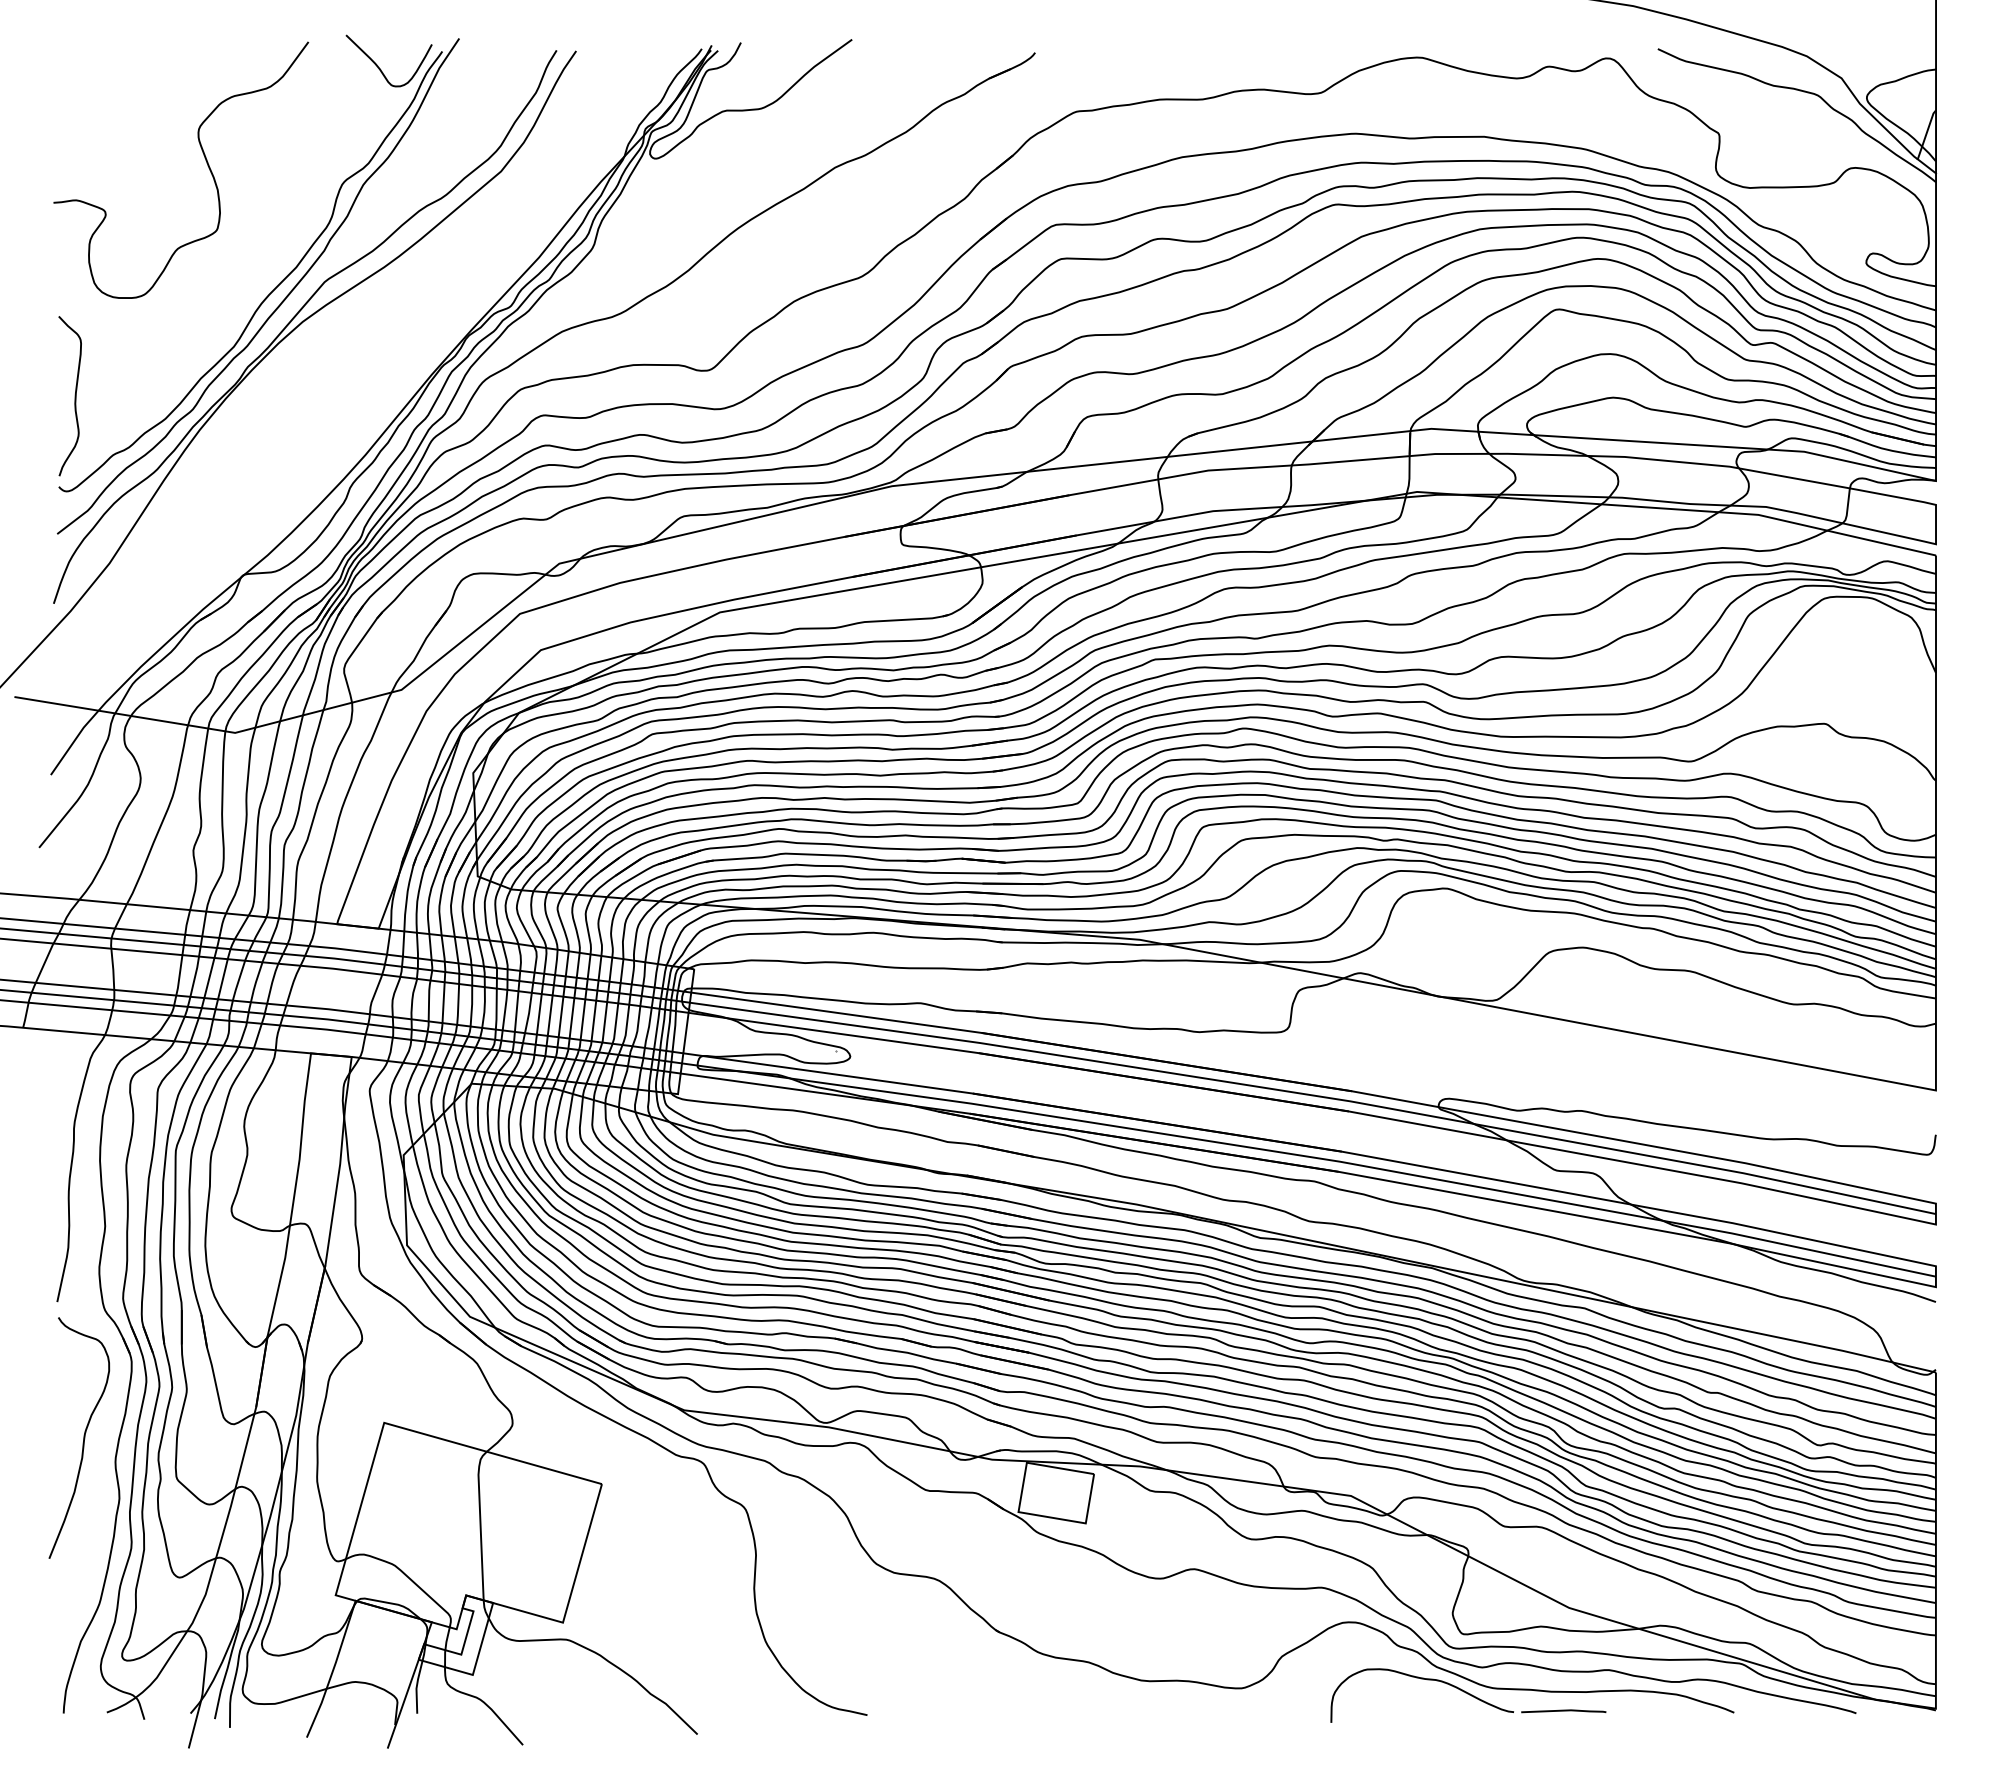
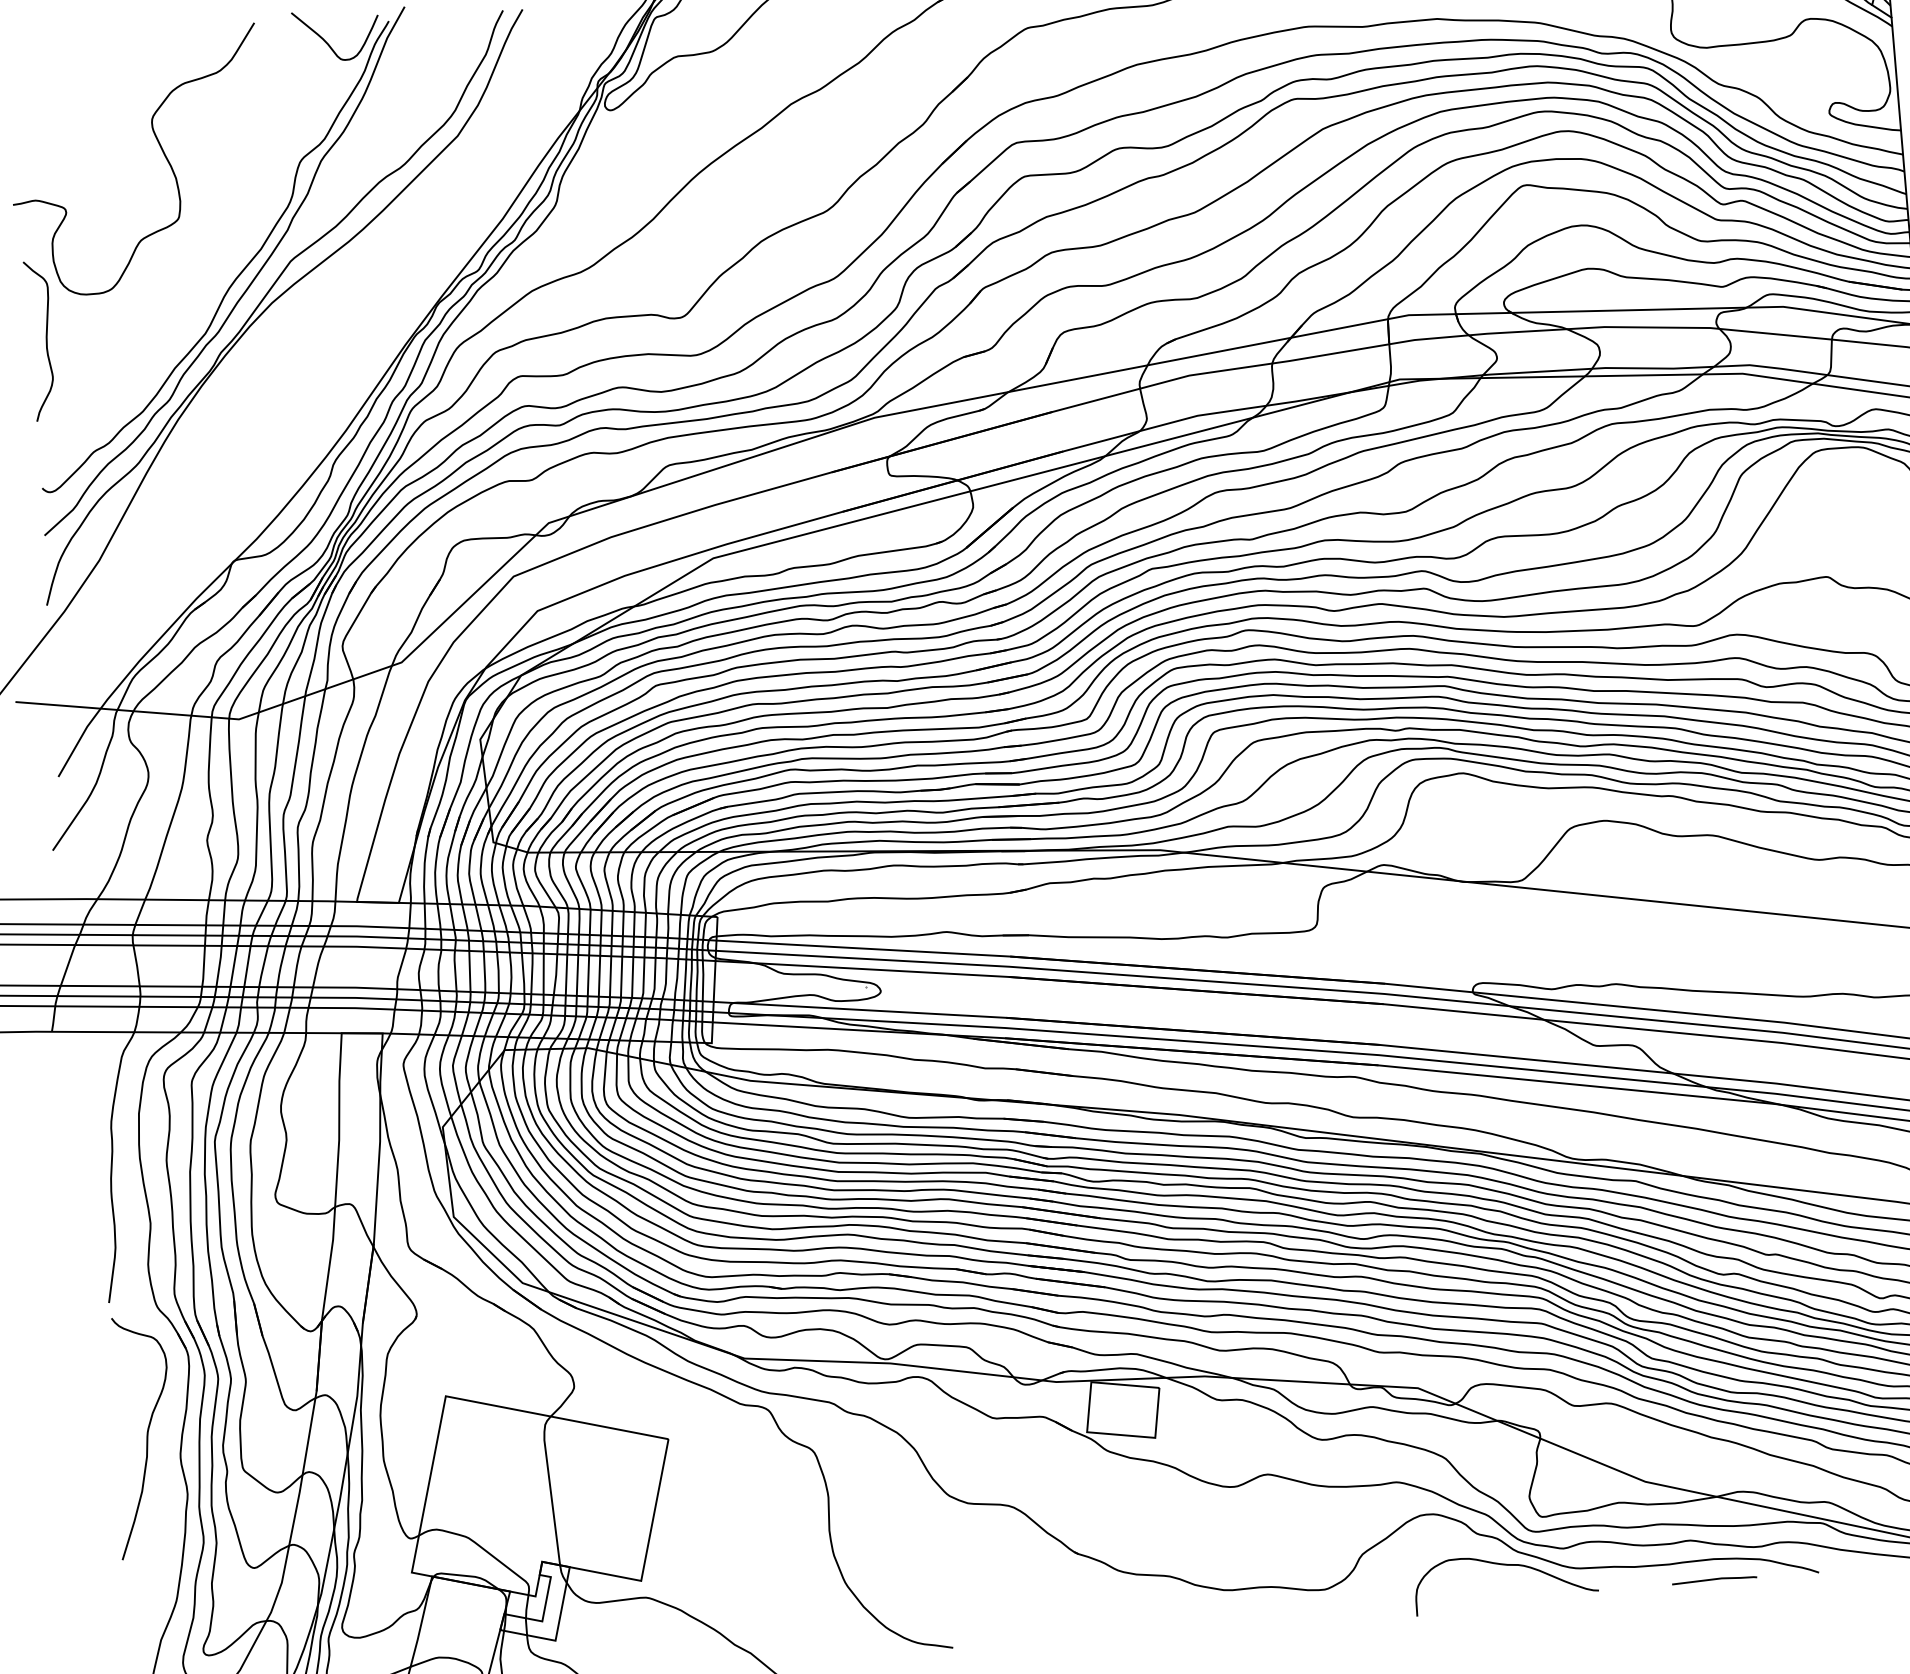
curve: (74, 396) -> (45, 340), moved
line: (1563, 1711) -> (1714, 1580), moved

